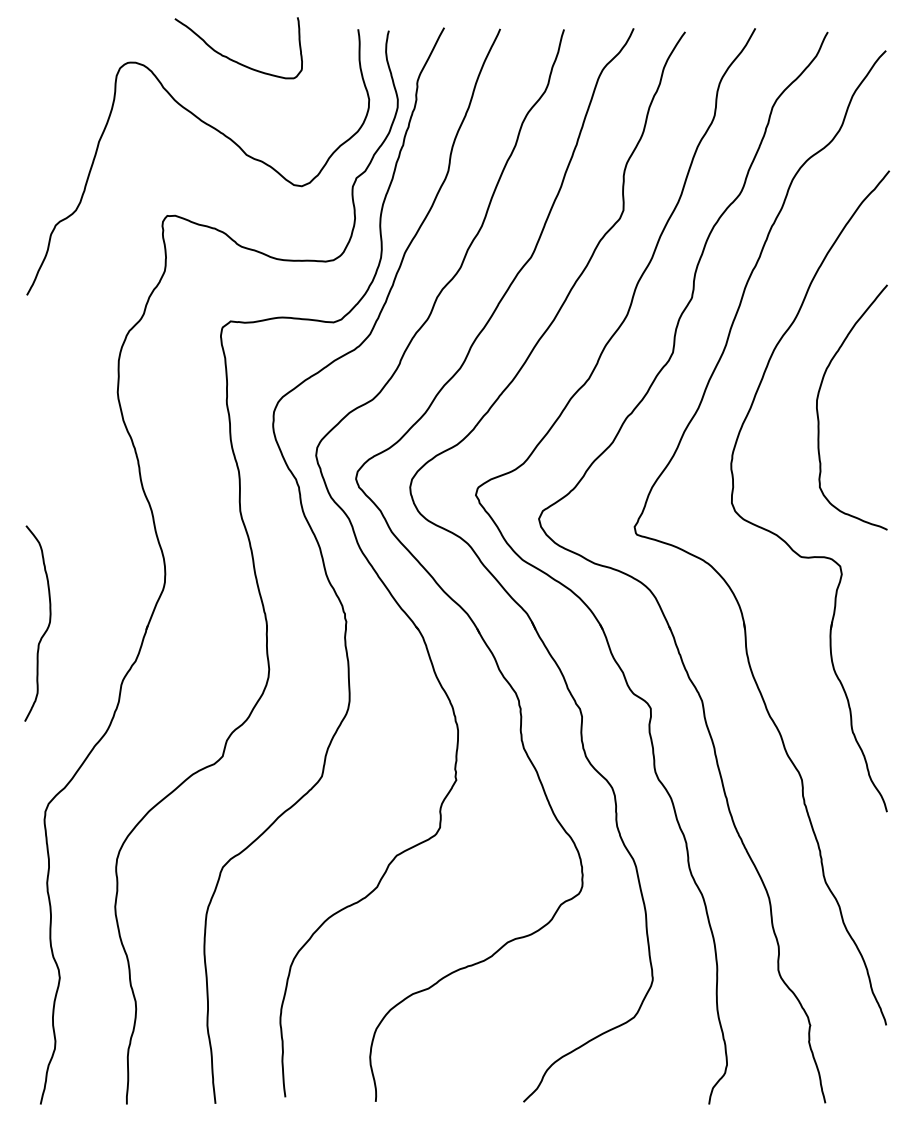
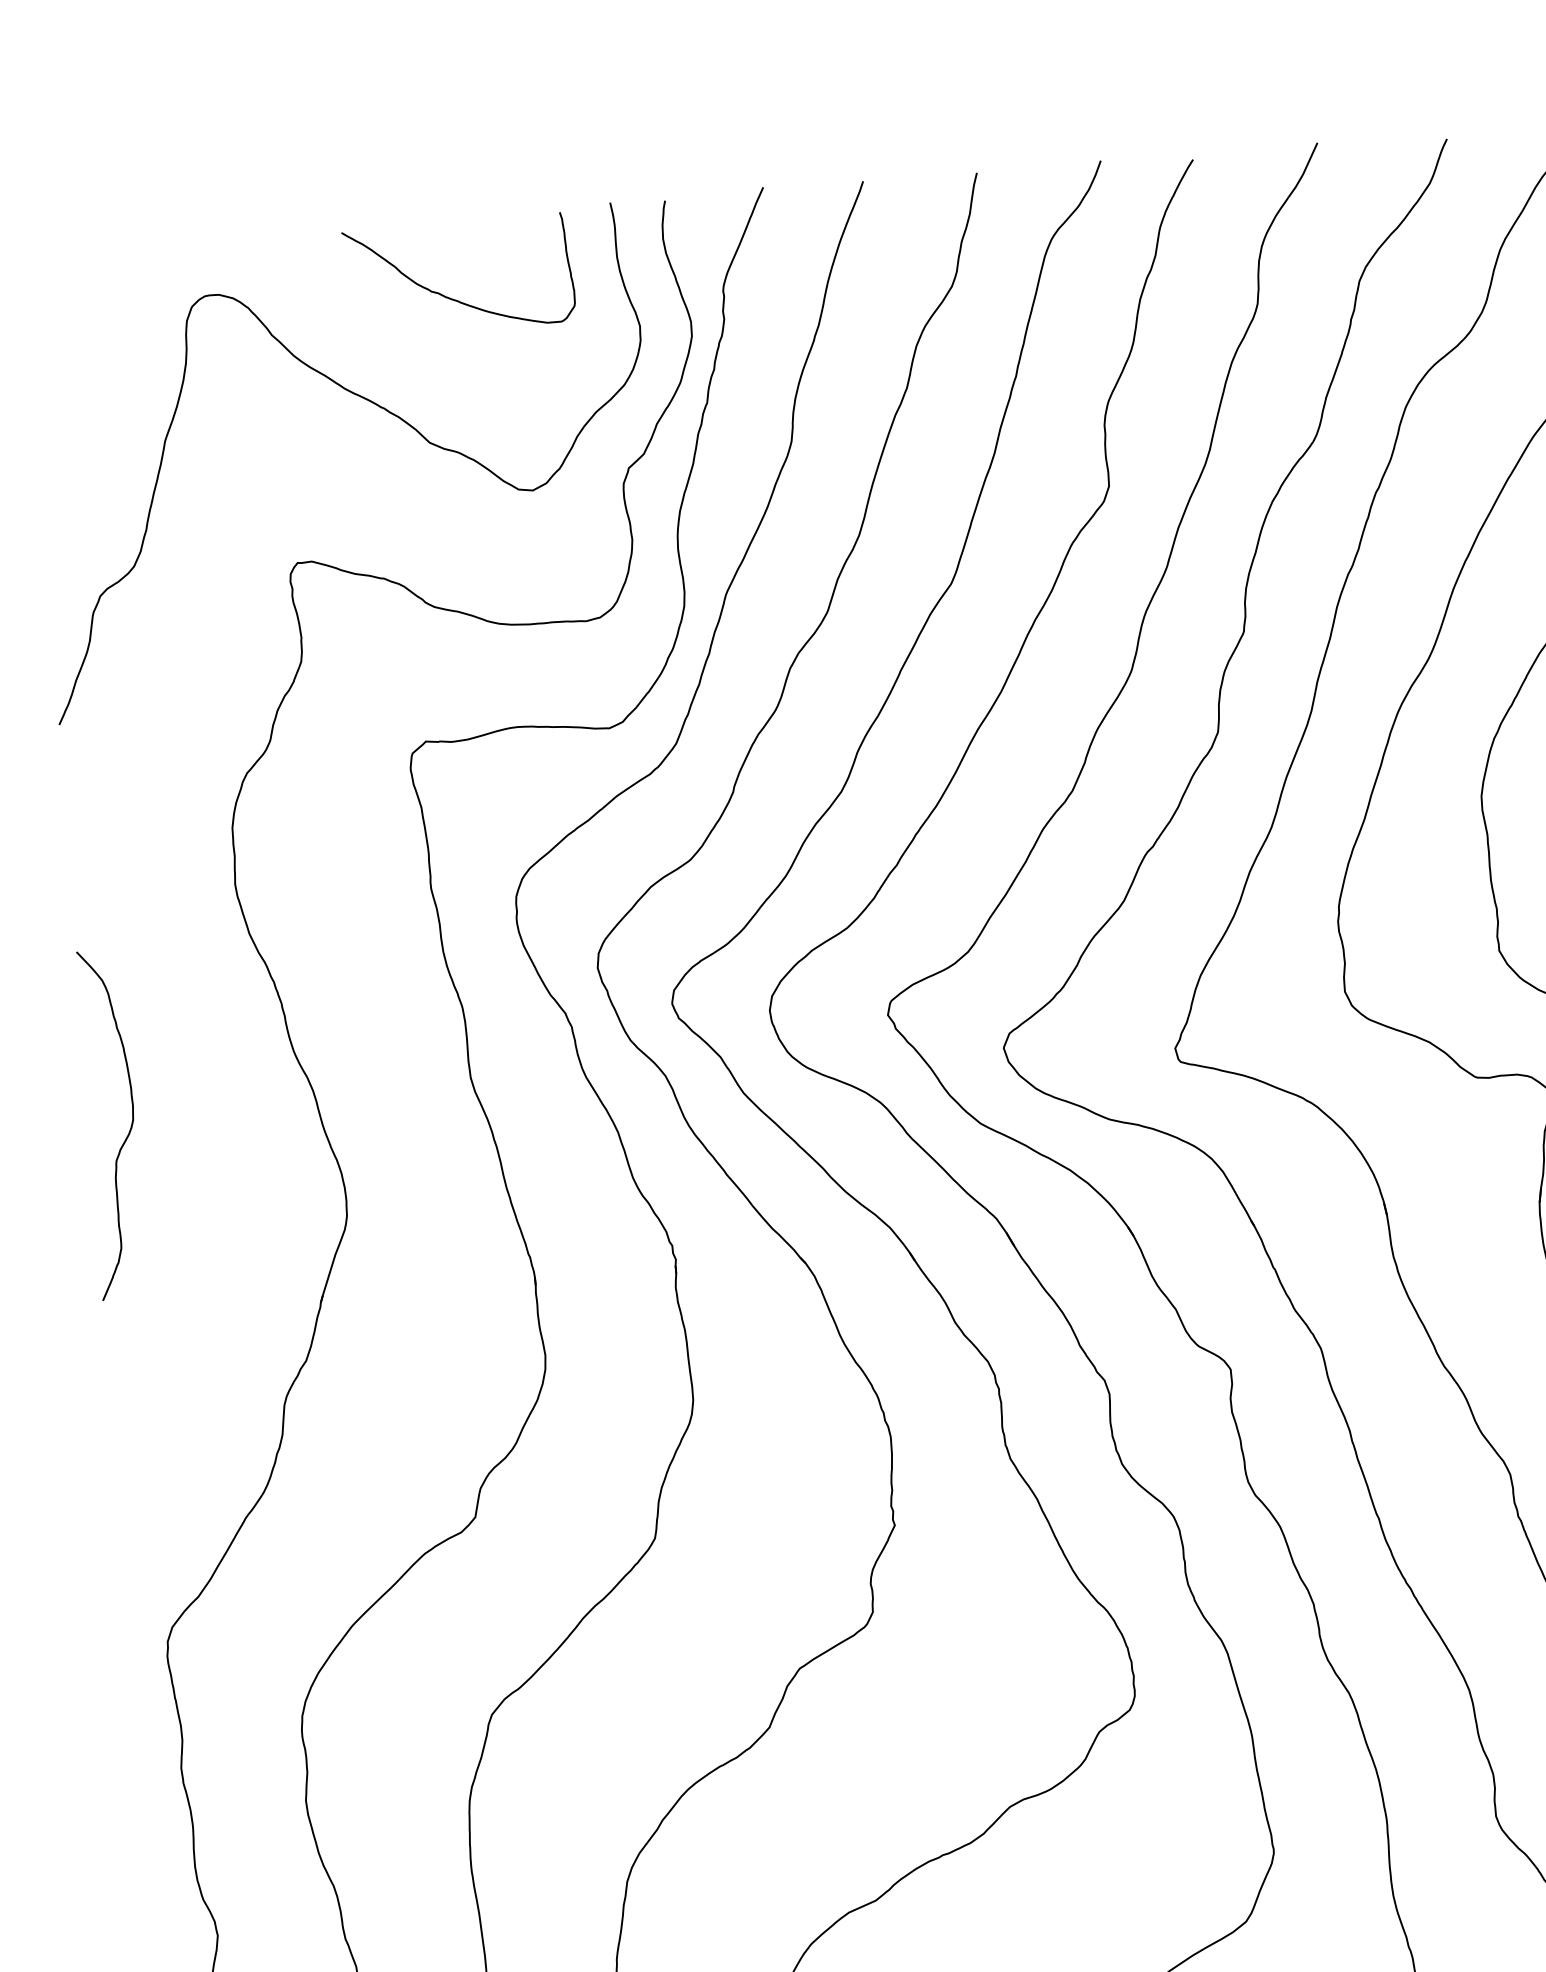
curve: (235, 60) -> (455, 298), moved
curve: (46, 628) -> (127, 1131), moved

